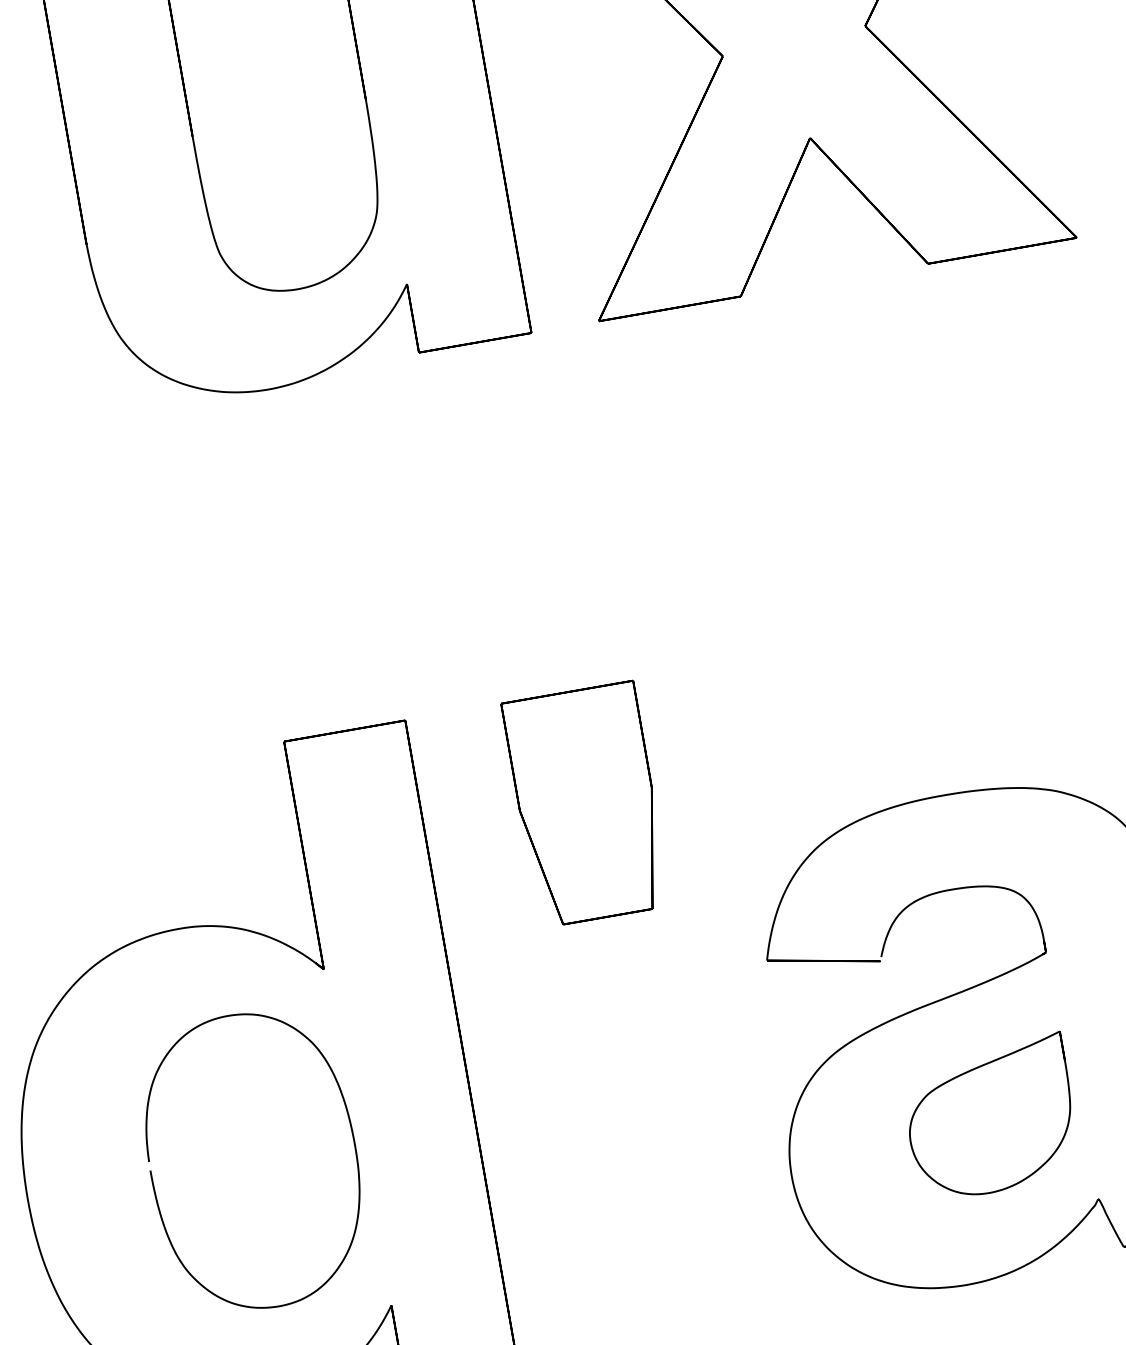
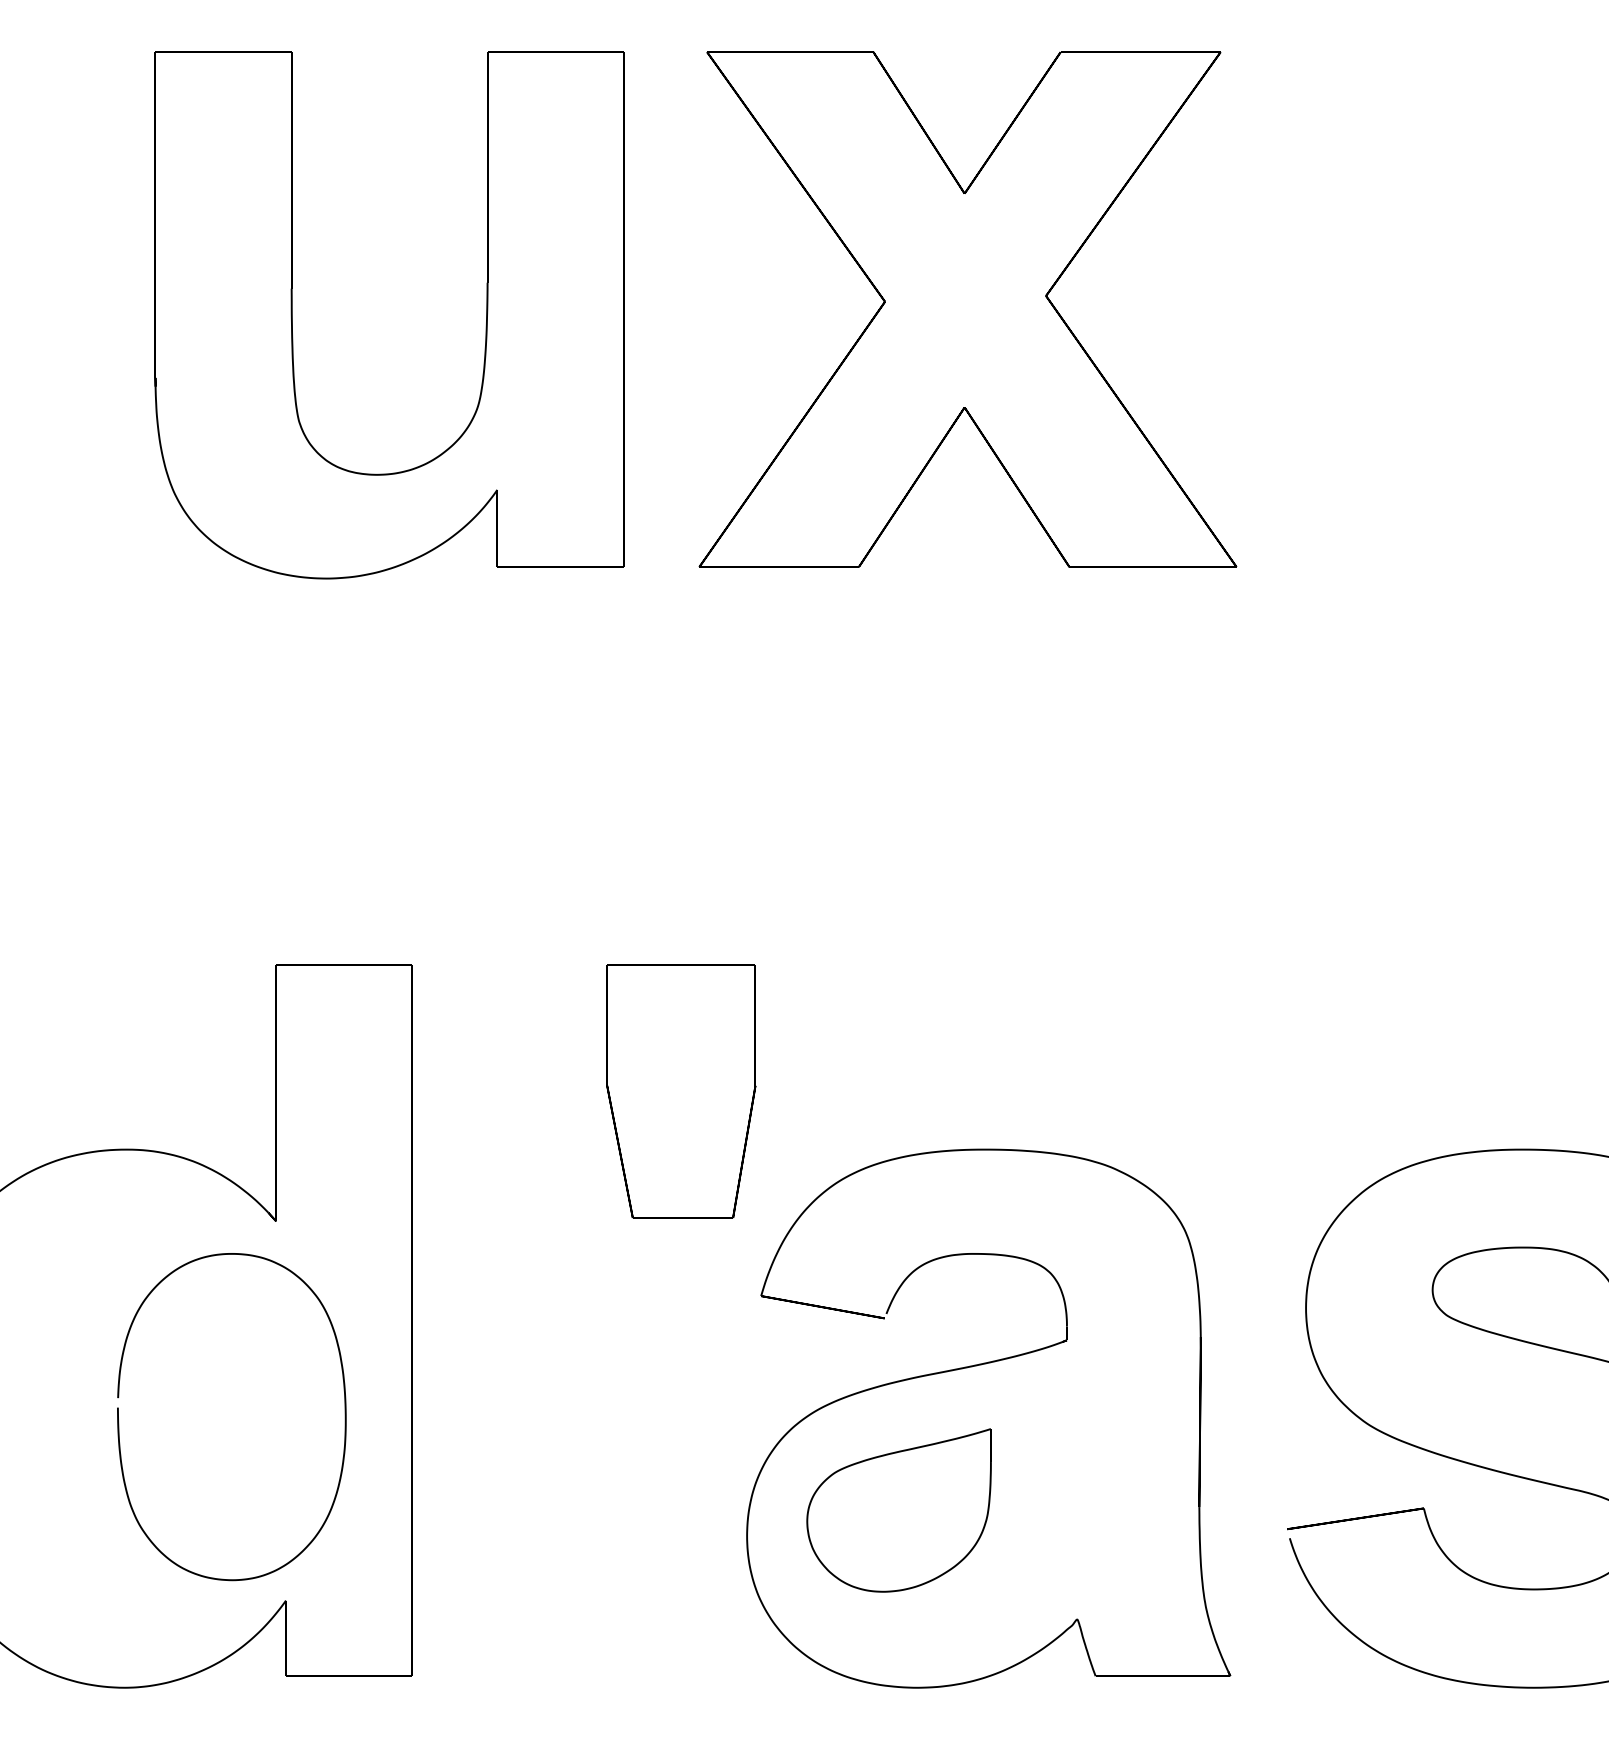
part: (586, 804) -> (681, 1091), moved
part: (990, 1118) -> (898, 1510), moved
curve: (154, 1184) -> (119, 1423), moved

